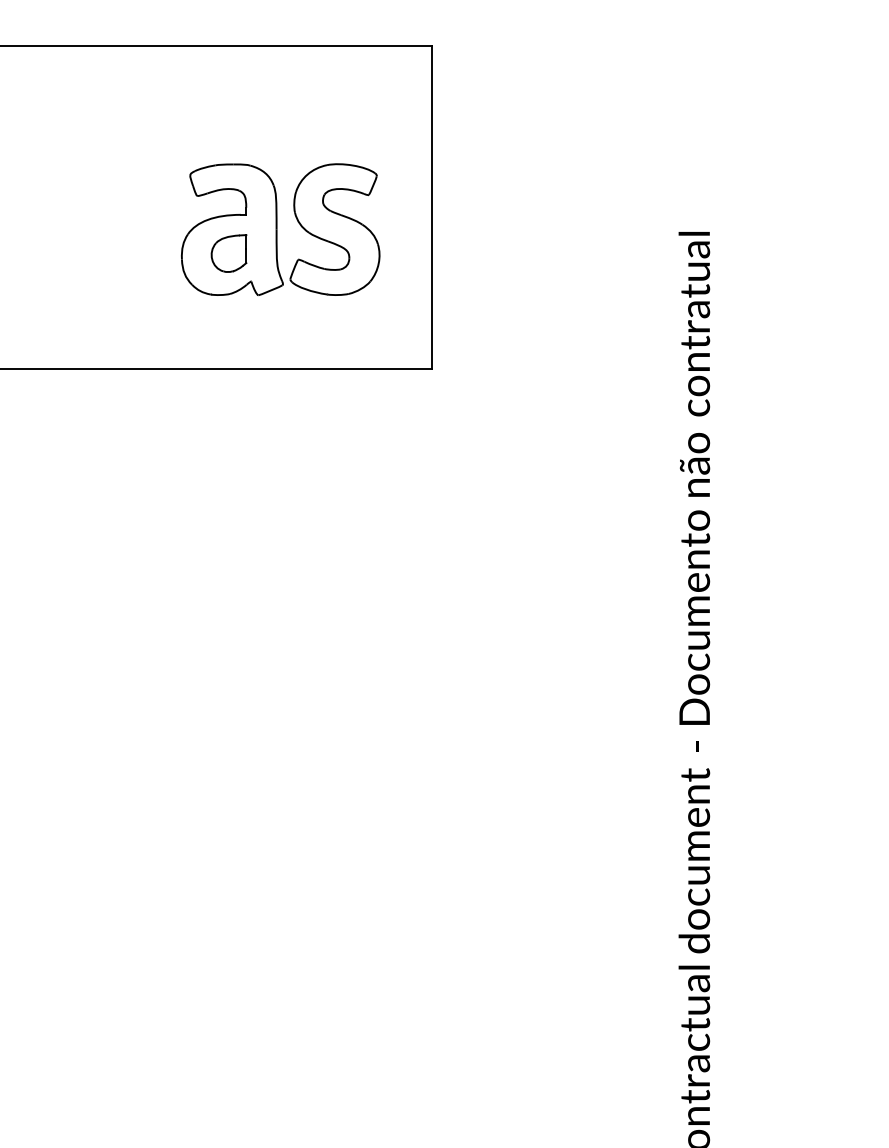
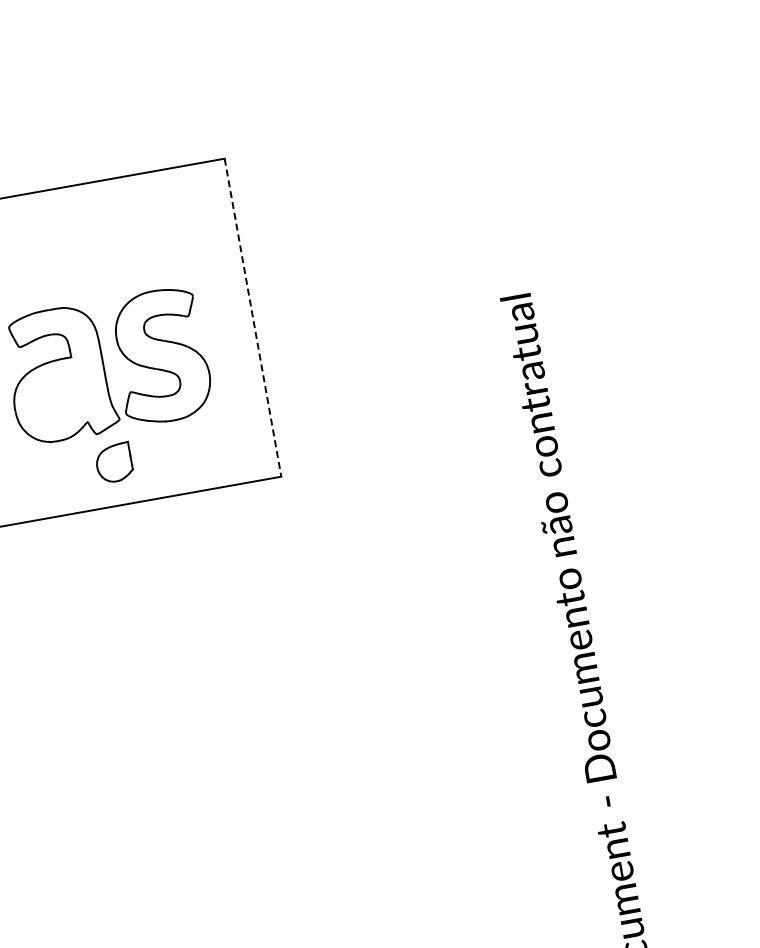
line: (432, 208) -> (253, 318), solid -> dashed
part: (228, 253) -> (113, 463), moved

